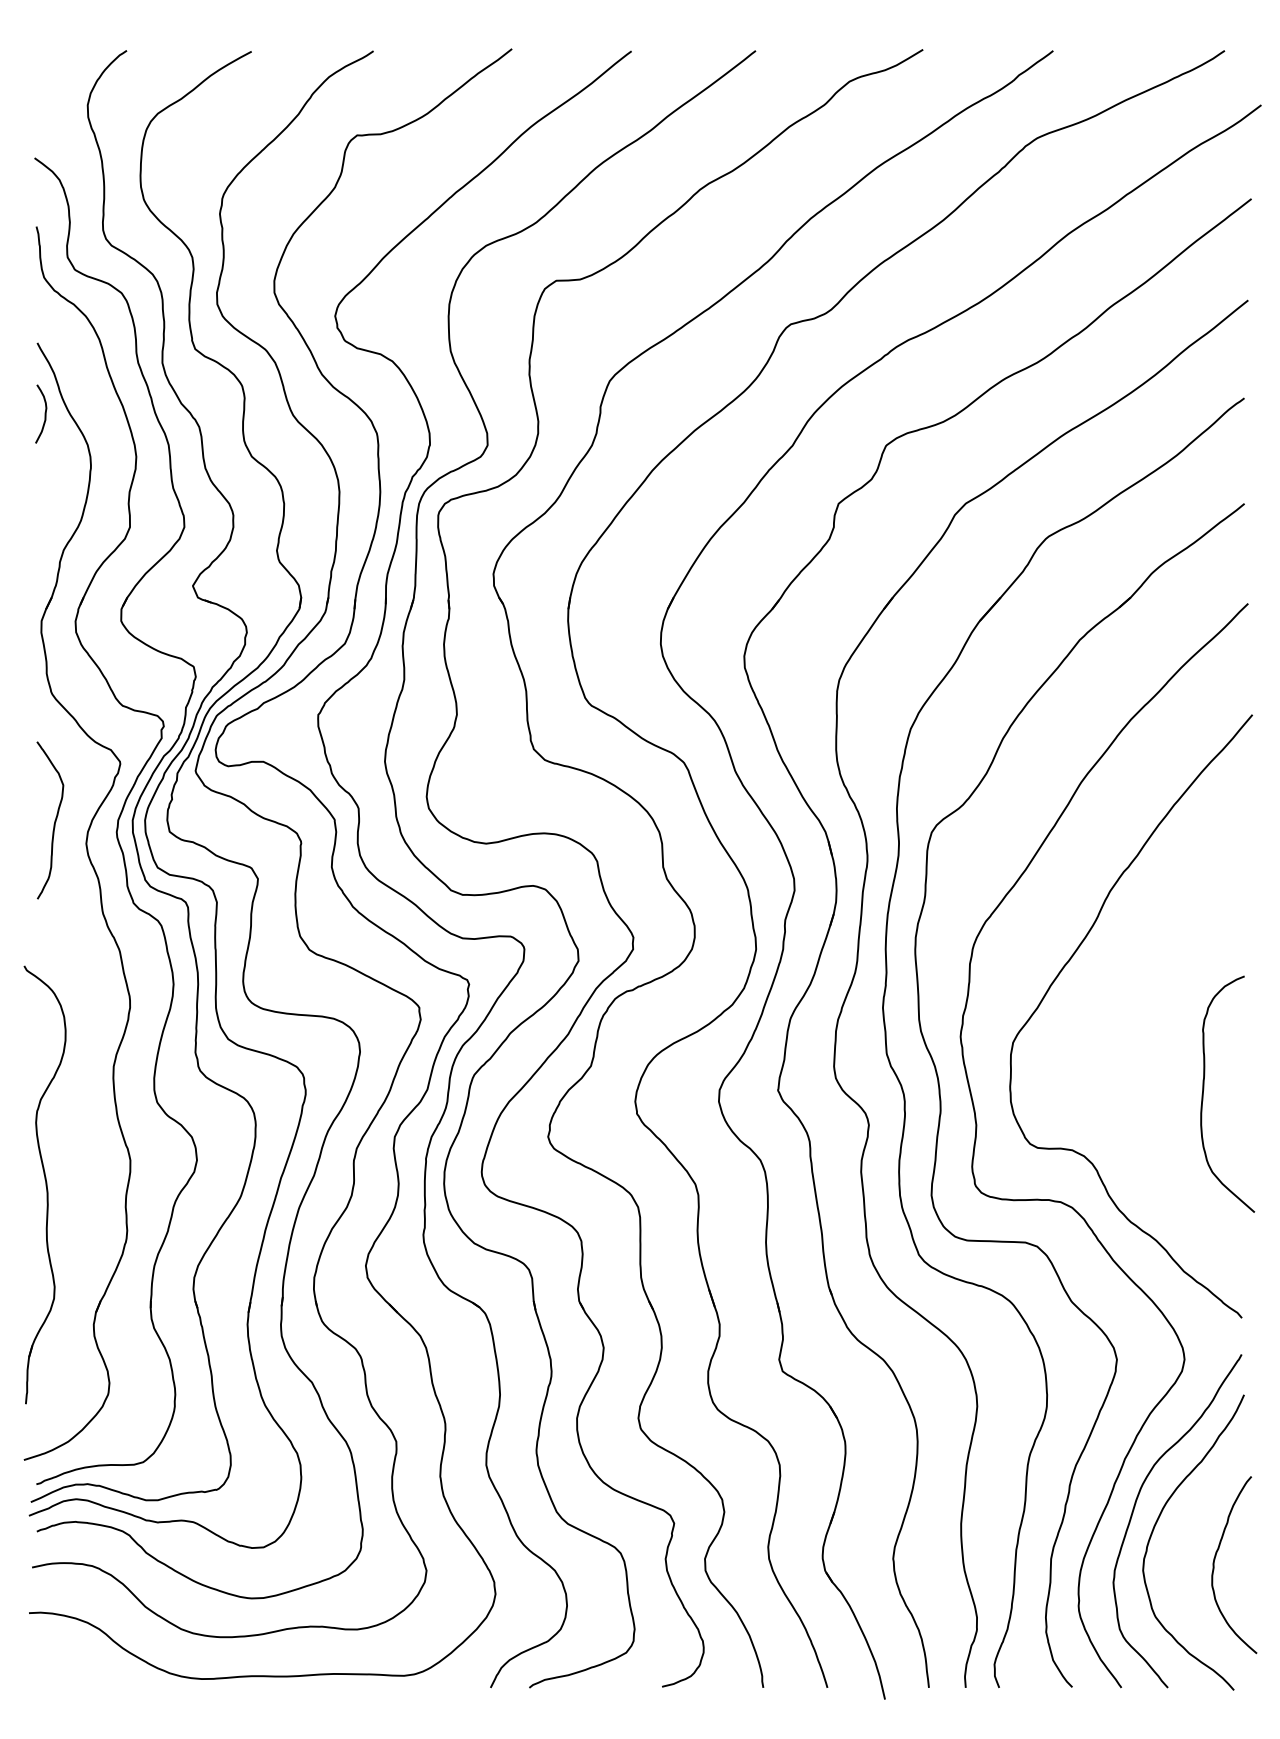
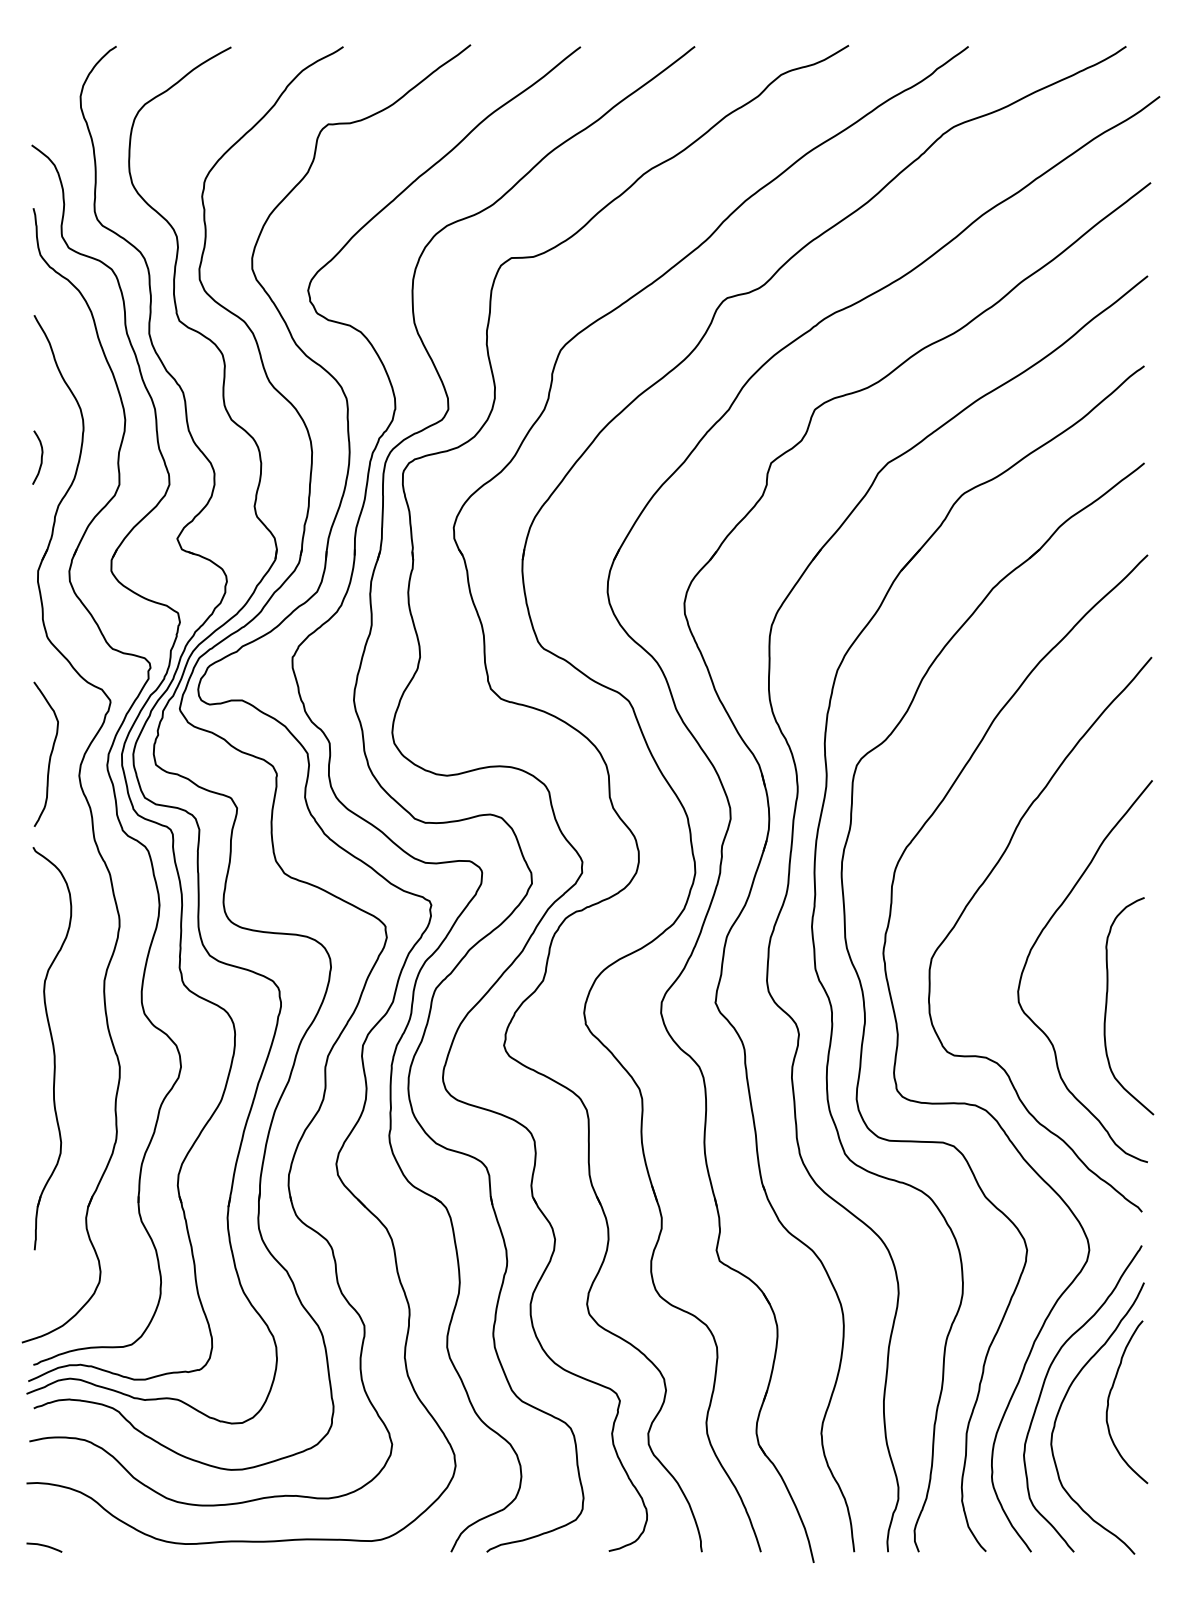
curve: (44, 415) -> (40, 458), moved
curve: (1126, 1027) -> (1035, 944), added
part: (45, 1184) -> (52, 1048), moved
curve: (1215, 1562) -> (1109, 1399), moved
curve: (48, 1681) -> (44, 1546), added

